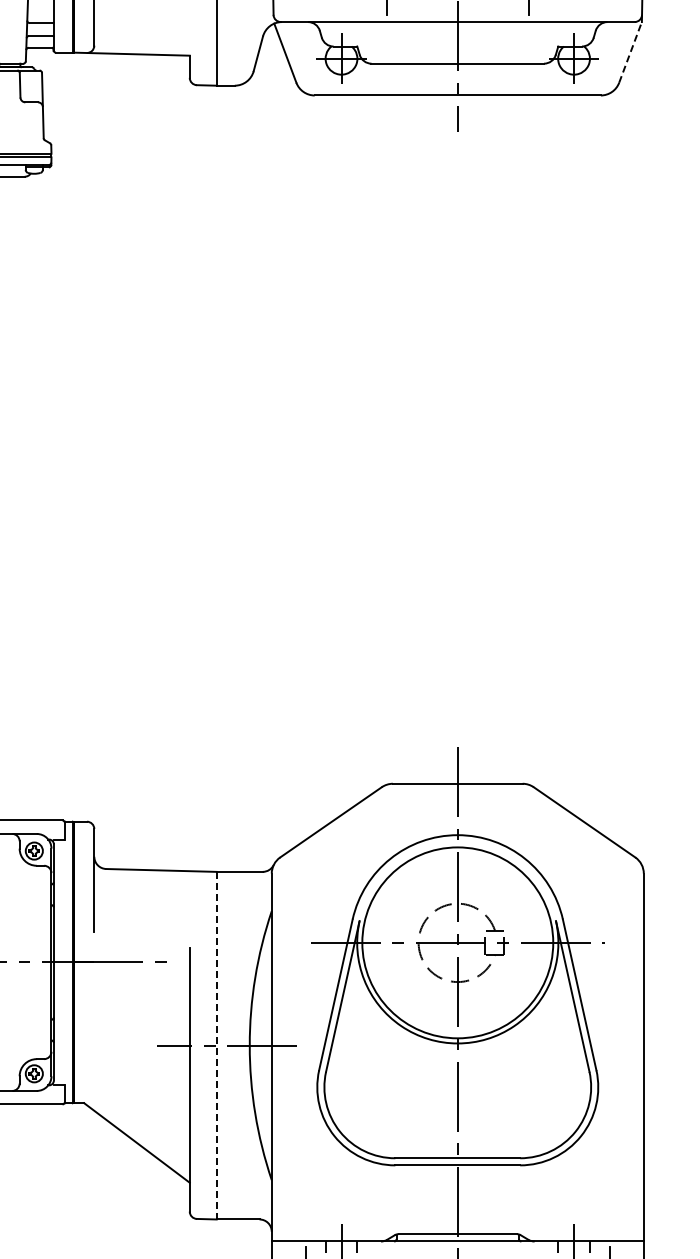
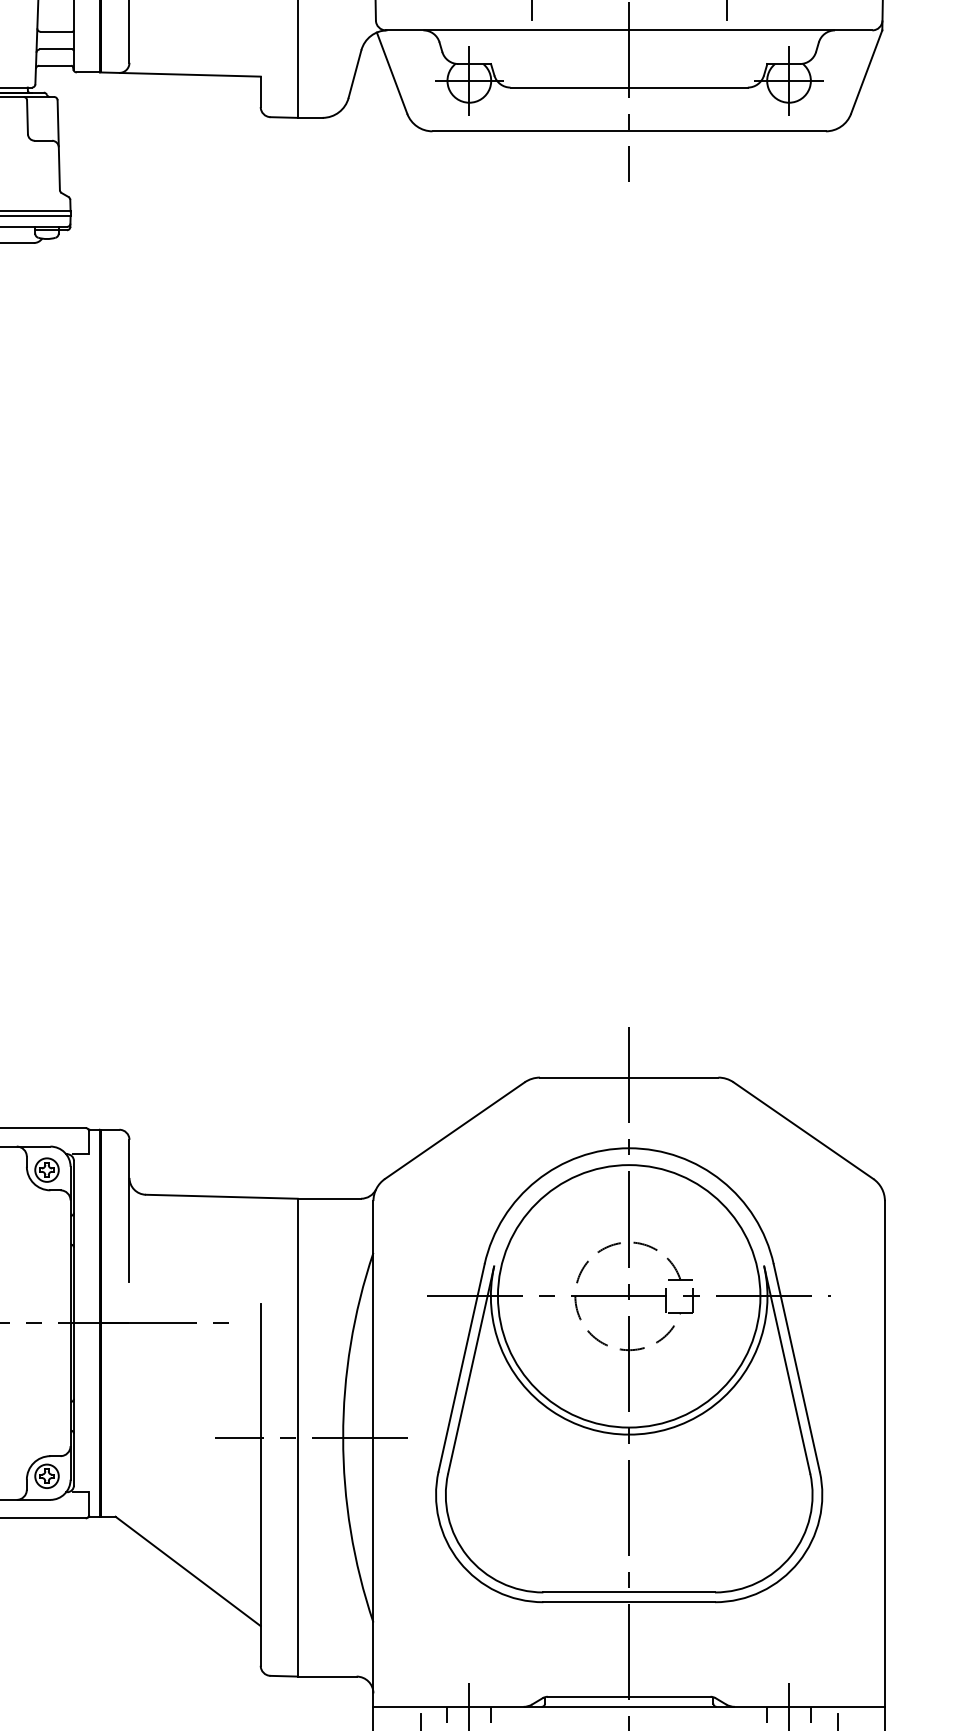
line: (630, 51) -> (866, 70), dashed -> solid
line: (216, 1045) -> (297, 1437), dashed -> solid

